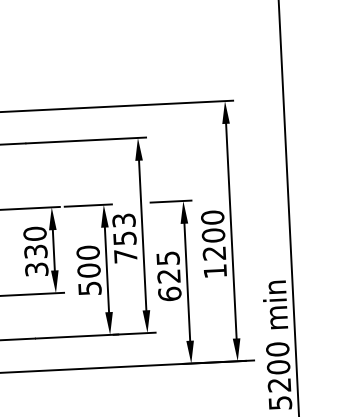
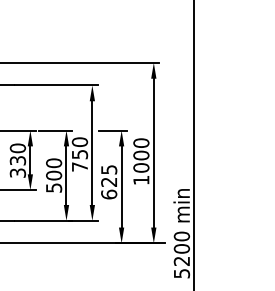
text: (123, 219) -> (79, 141), 753 -> 750
text: (214, 252) -> (141, 167), 1200 -> 1000

